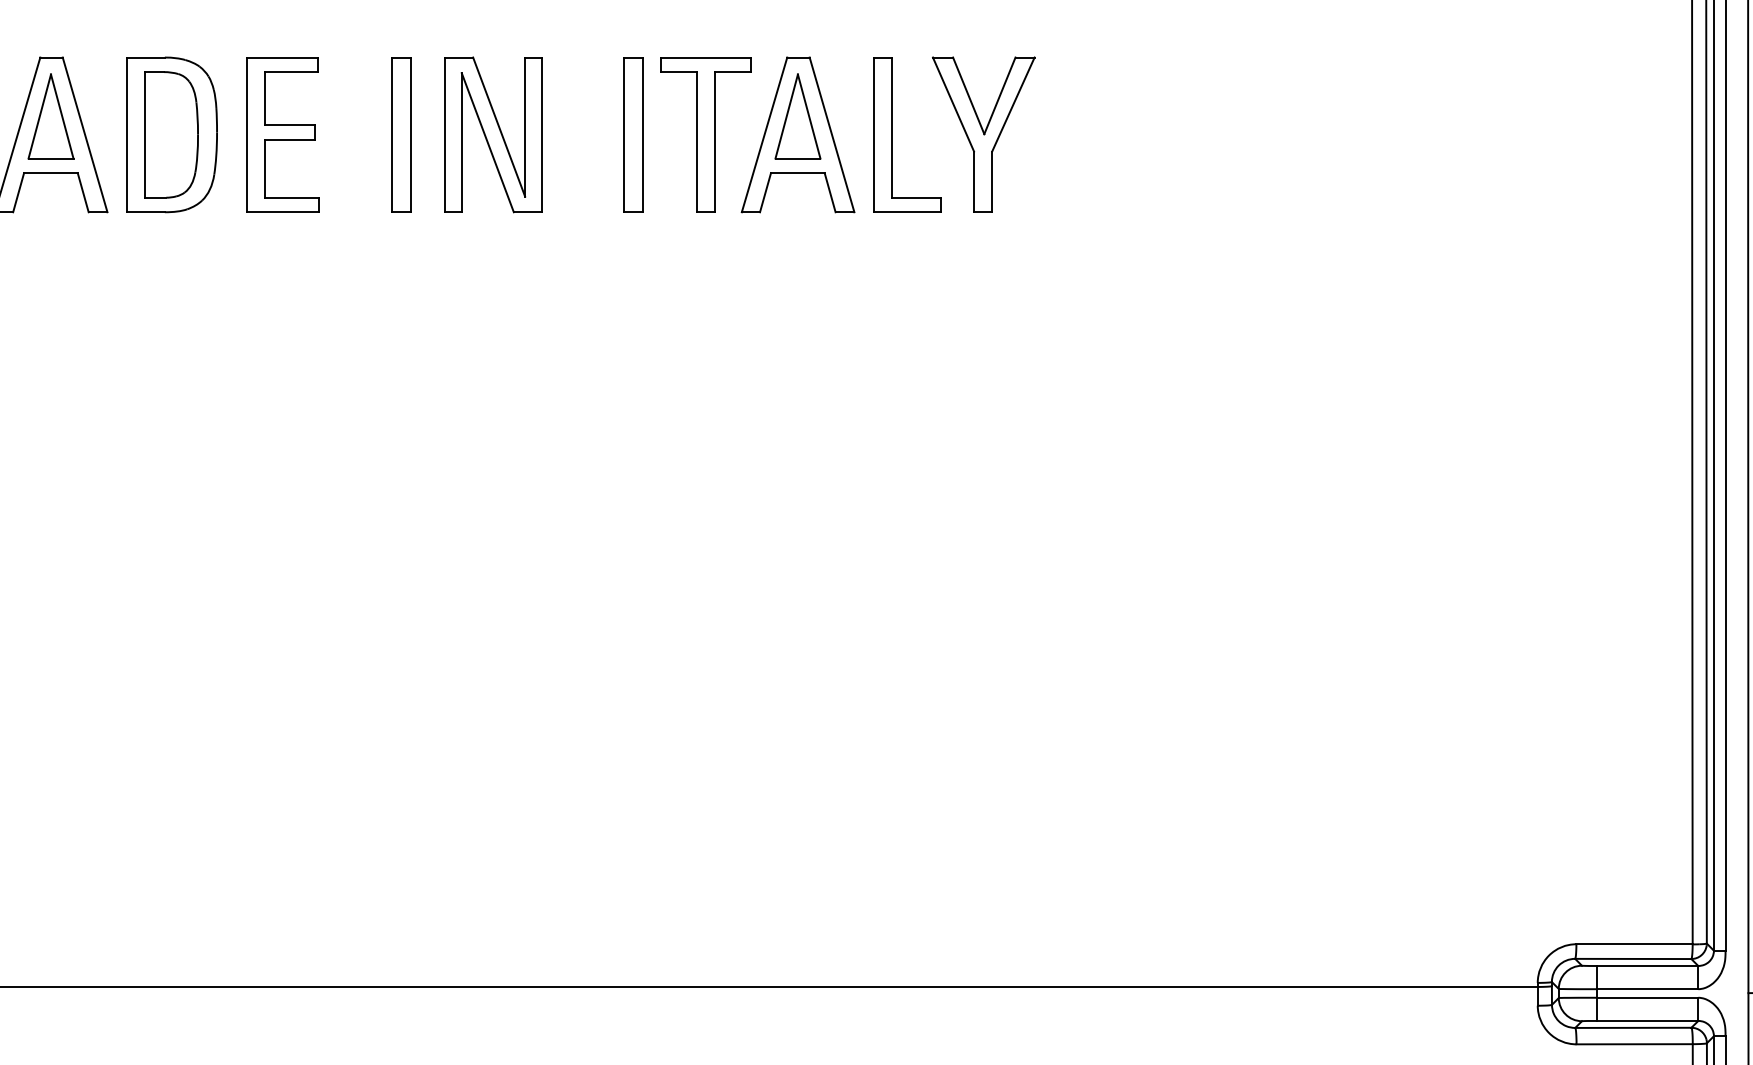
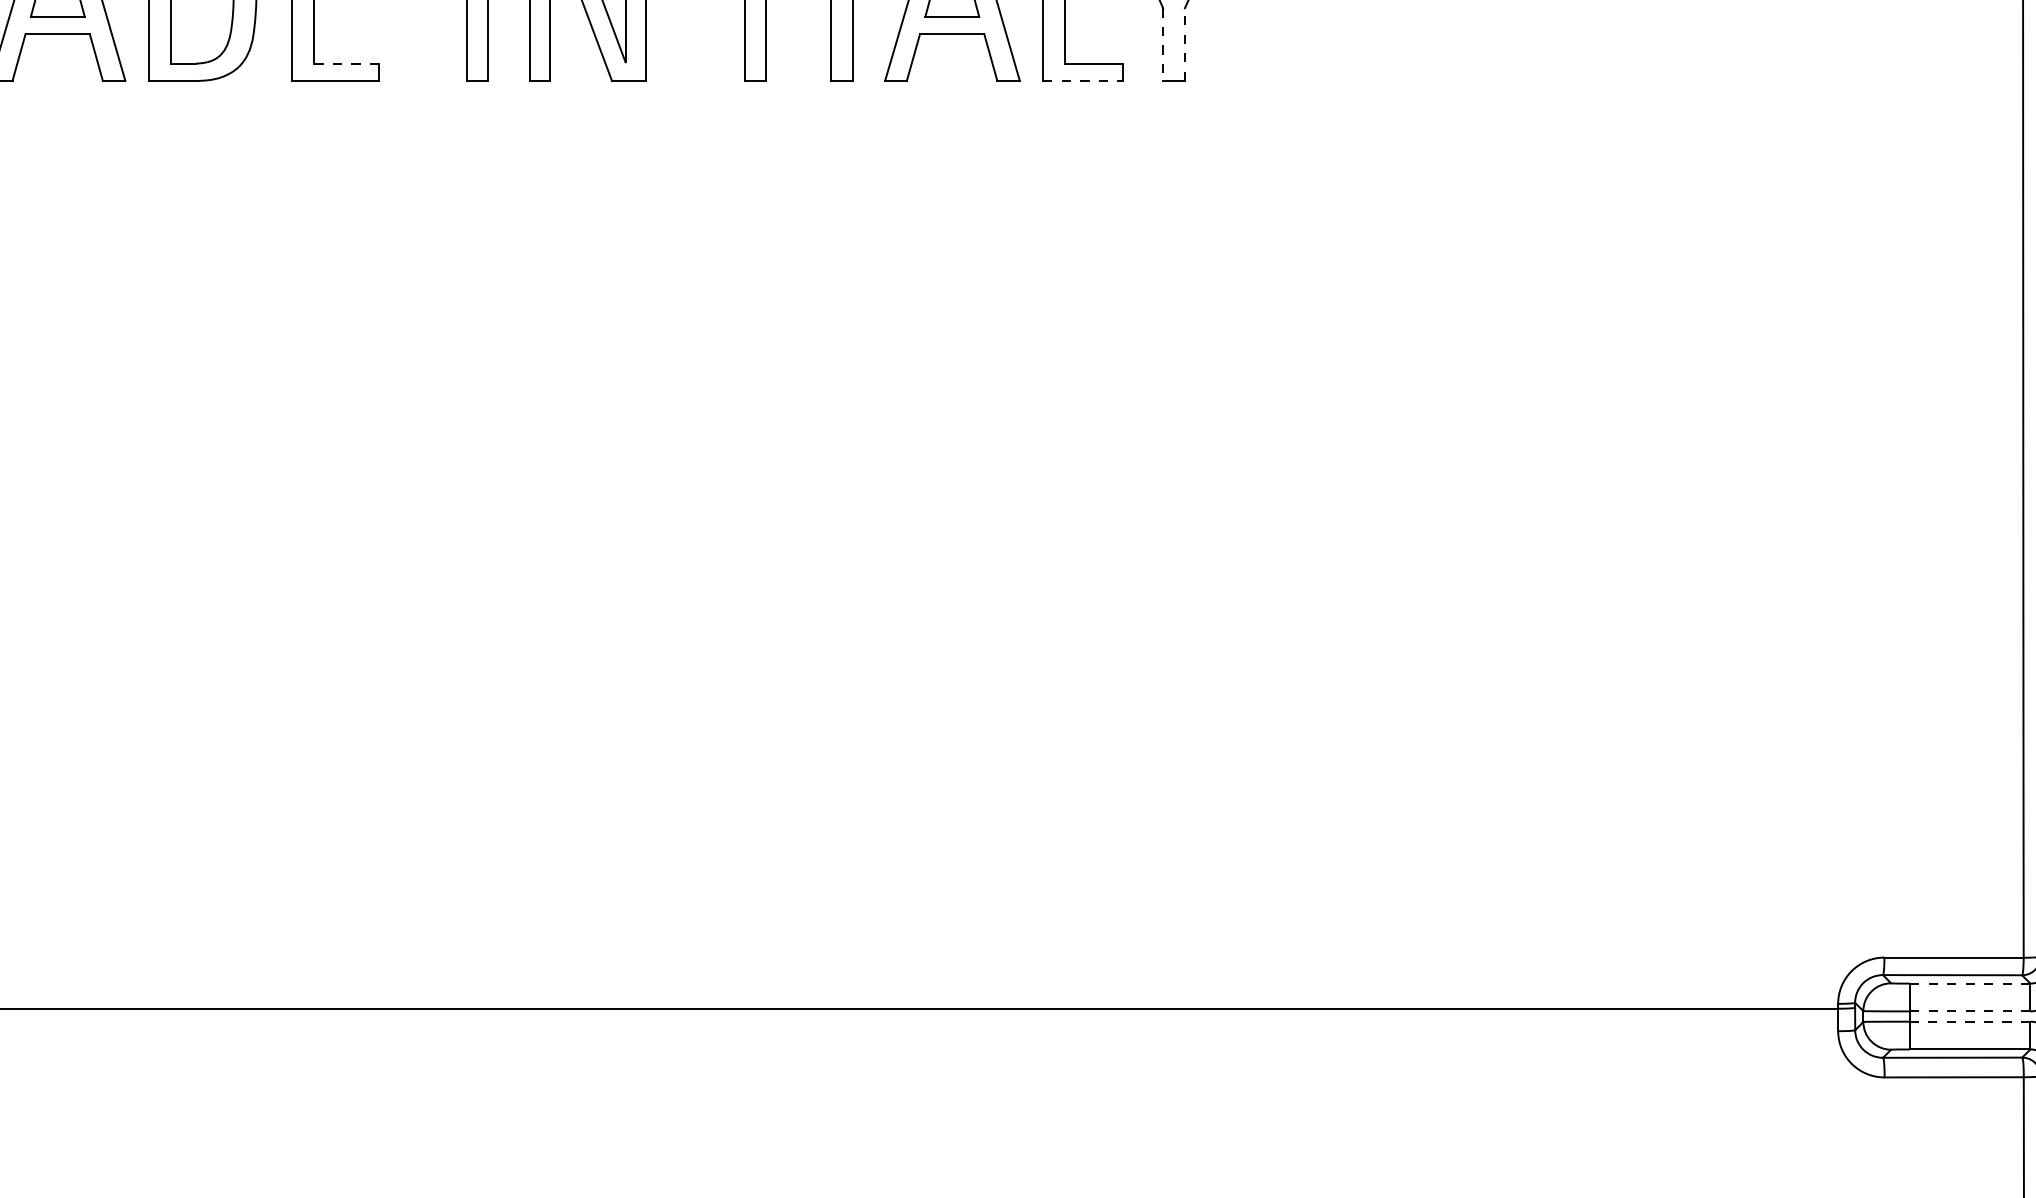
line: (992, 181) -> (1185, 44), solid -> dashed
line: (974, 182) -> (1163, 45), solid -> dashed
line: (291, 197) -> (345, 63), solid -> dashed
line: (907, 212) -> (1083, 81), solid -> dashed
line: (1647, 965) -> (1969, 983), solid -> dashed
line: (1647, 989) -> (1969, 1011), solid -> dashed
line: (1648, 997) -> (1970, 1021), solid -> dashed

